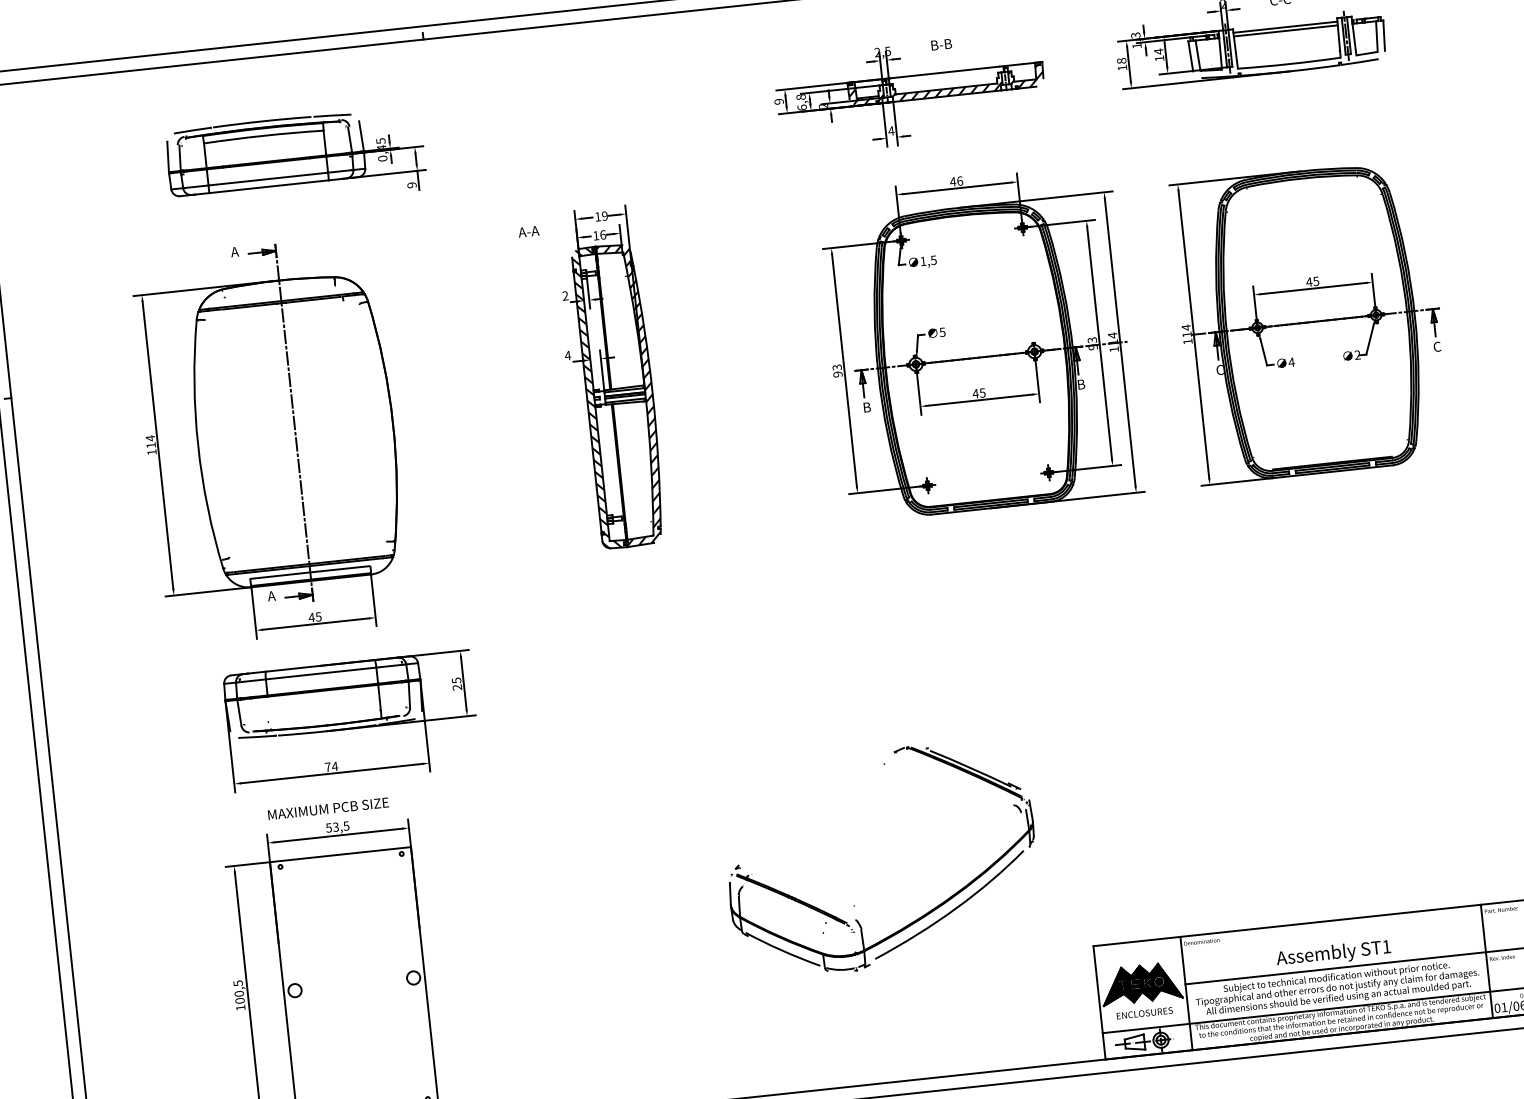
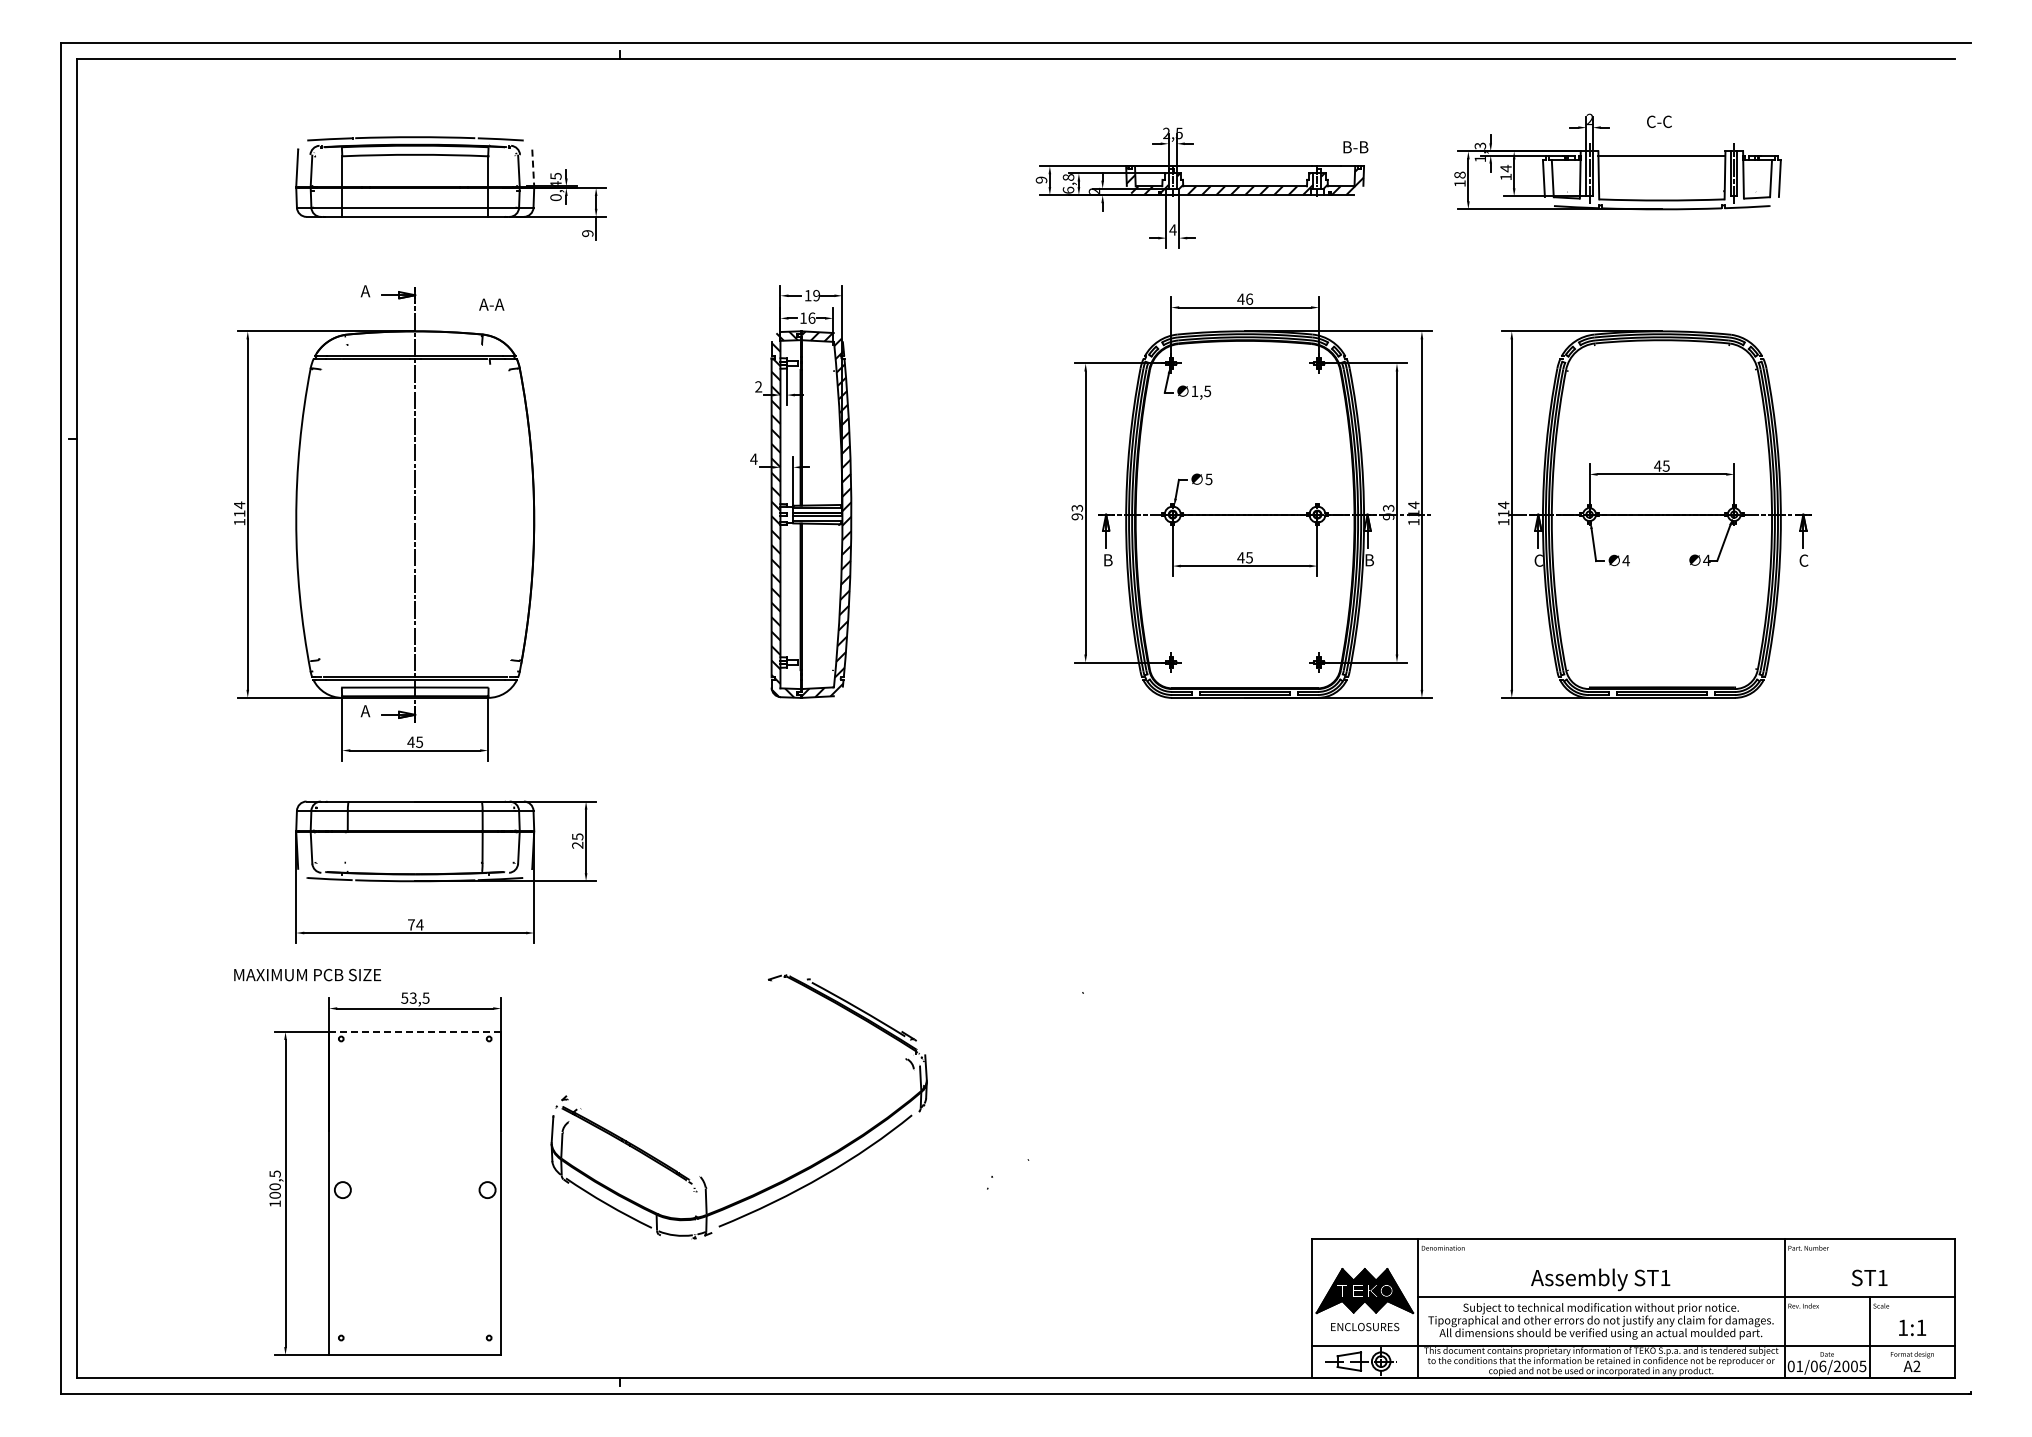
line: (1285, 31) -> (1661, 160), removed
text: (941, 44) -> (1355, 147), moved
line: (361, 136) -> (533, 168), solid -> dashed
text: (528, 231) -> (491, 304), moved
text: (1357, 354) -> (1706, 559), 2 -> 4
text: (328, 809) -> (307, 975), moved
line: (340, 854) -> (415, 1031), solid -> dashed
part: (856, 919) -> (701, 1176), moved

